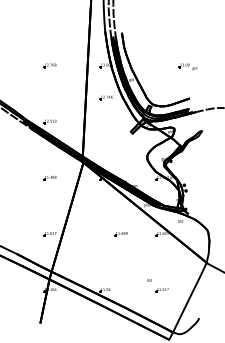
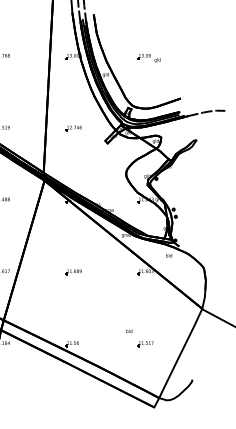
part: (187, 66) -> (148, 57), moved
part: (105, 97) -> (72, 127), moved
part: (120, 234) -> (72, 272), moved

